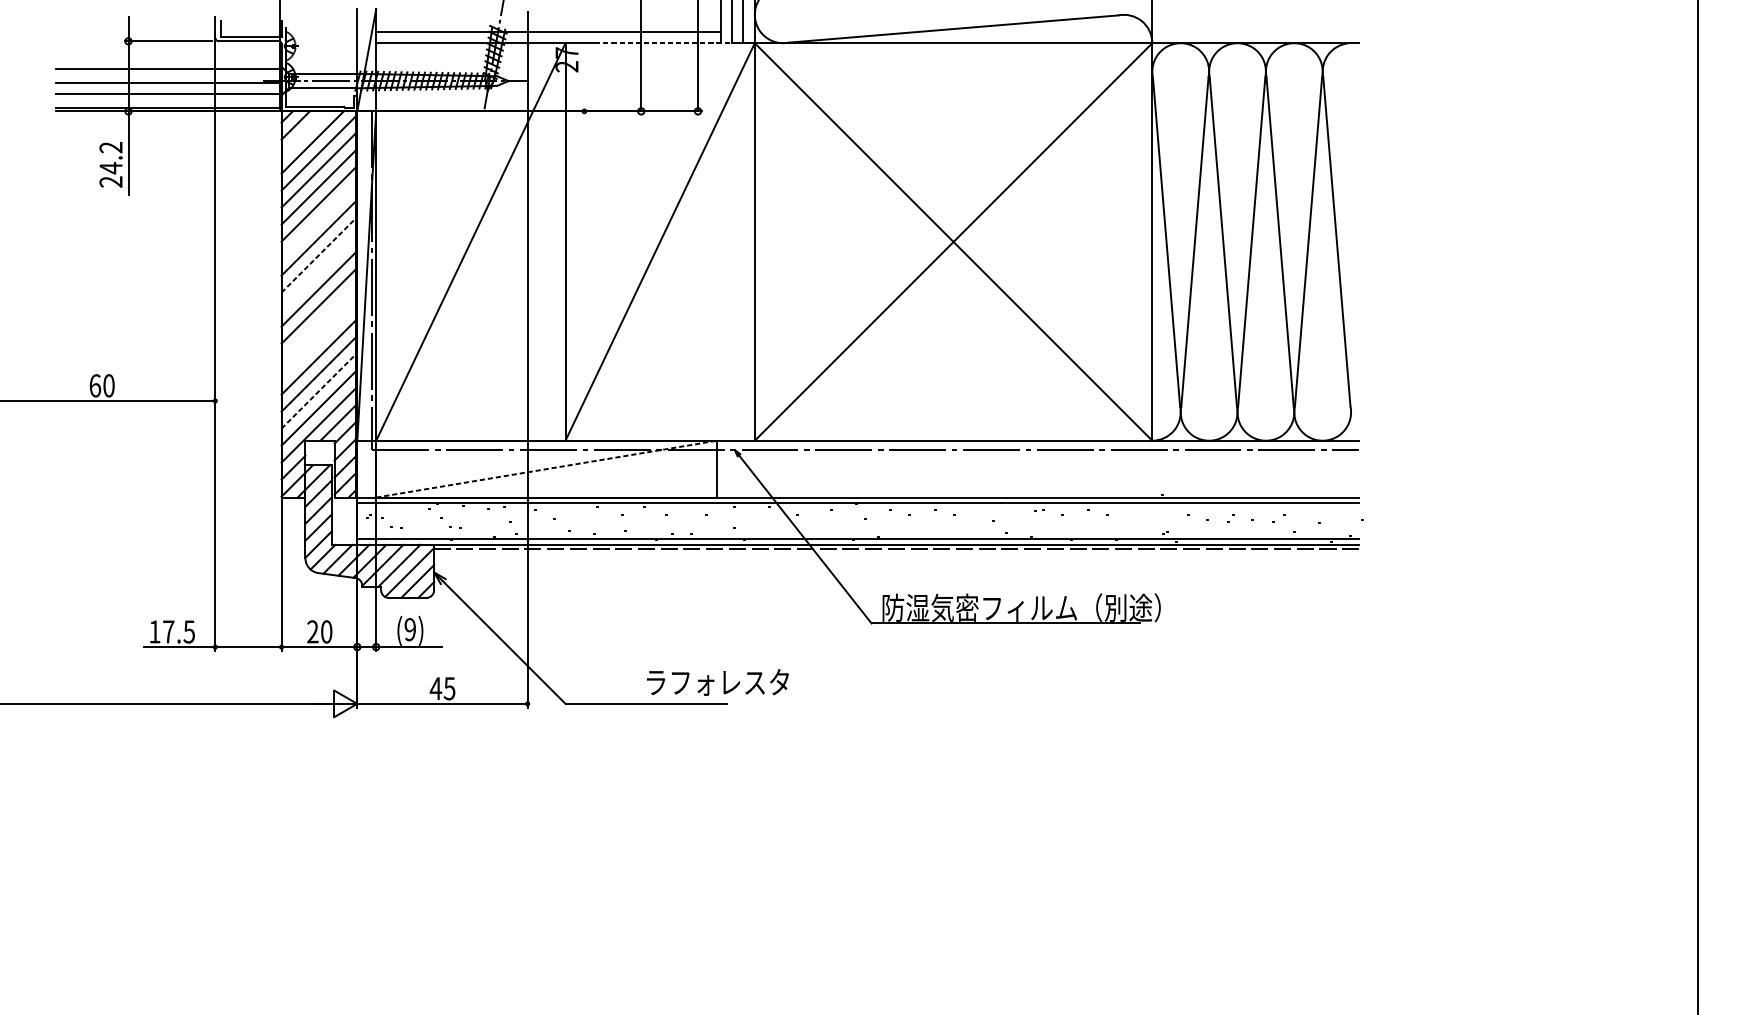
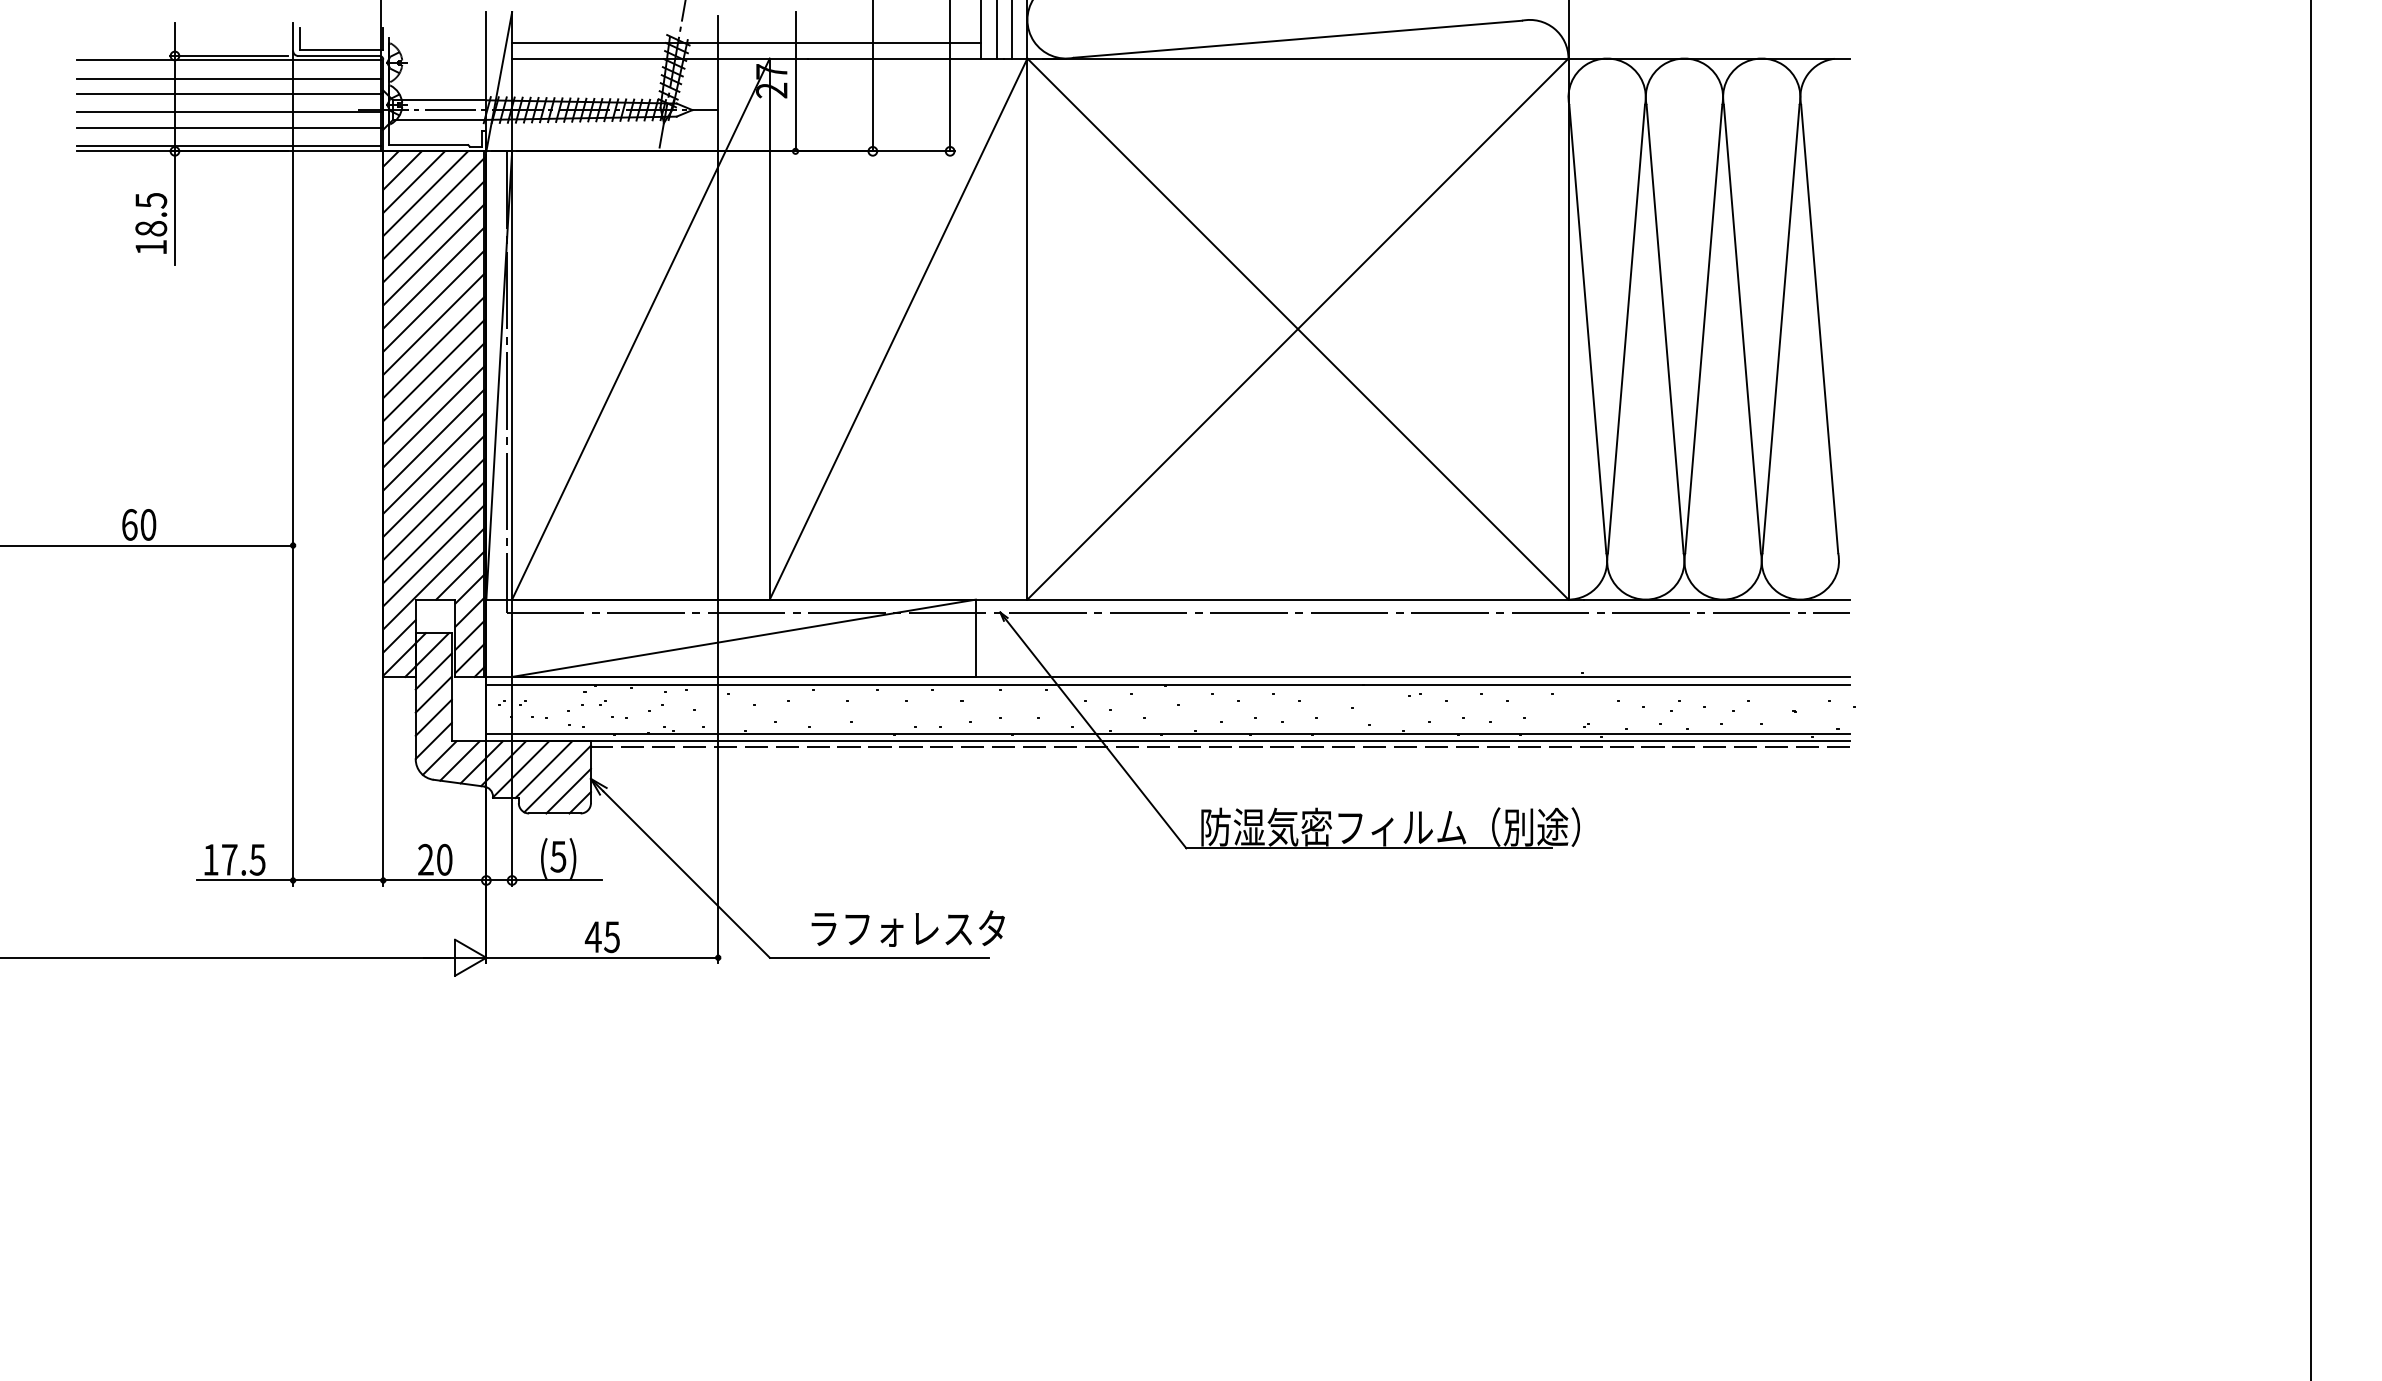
line: (665, 43) -> (906, 58), dashed -> solid
line: (167, 44) -> (228, 60), added
line: (167, 57) -> (228, 78), added
line: (584, 60) -> (795, 81), added
line: (303, 133) -> (413, 181), added
text: (111, 165) -> (151, 224), 24.2 -> 18.5
line: (318, 220) -> (433, 300), added
line: (319, 255) -> (434, 347), dashed -> solid
line: (318, 272) -> (433, 370), added
line: (318, 323) -> (433, 439), added
line: (318, 339) -> (433, 462), added
line: (319, 391) -> (434, 532), dashed -> solid
line: (546, 469) -> (744, 638), dashed -> solid
text: (410, 629) -> (558, 856), (9) -> (5)
text: (717, 682) -> (907, 928), moved

